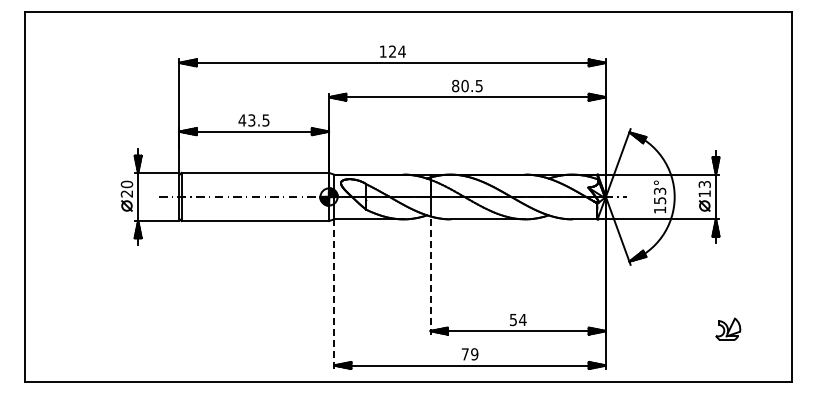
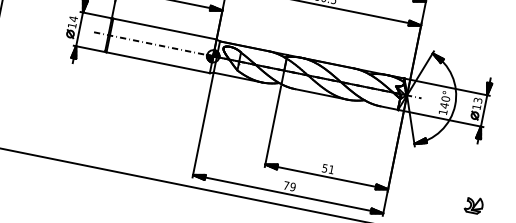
text: (126, 188) -> (72, 21), 20 -> 14
text: (660, 195) -> (445, 102), 153° -> 140°
line: (430, 276) -> (273, 126), dashed -> solid
line: (334, 294) -> (203, 125), dashed -> solid
text: (522, 319) -> (331, 169), 54 -> 51

